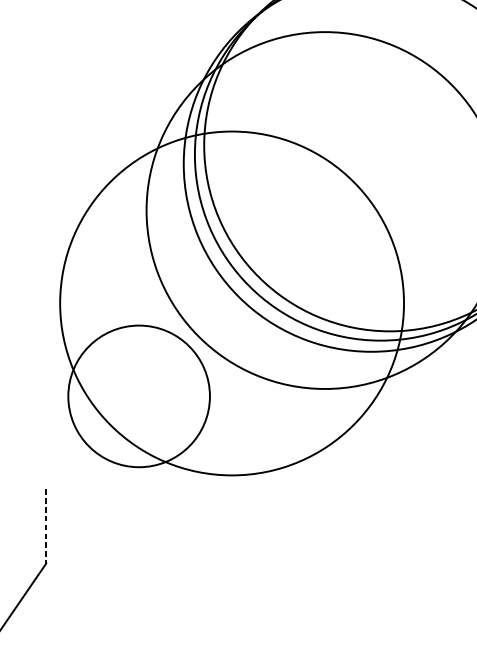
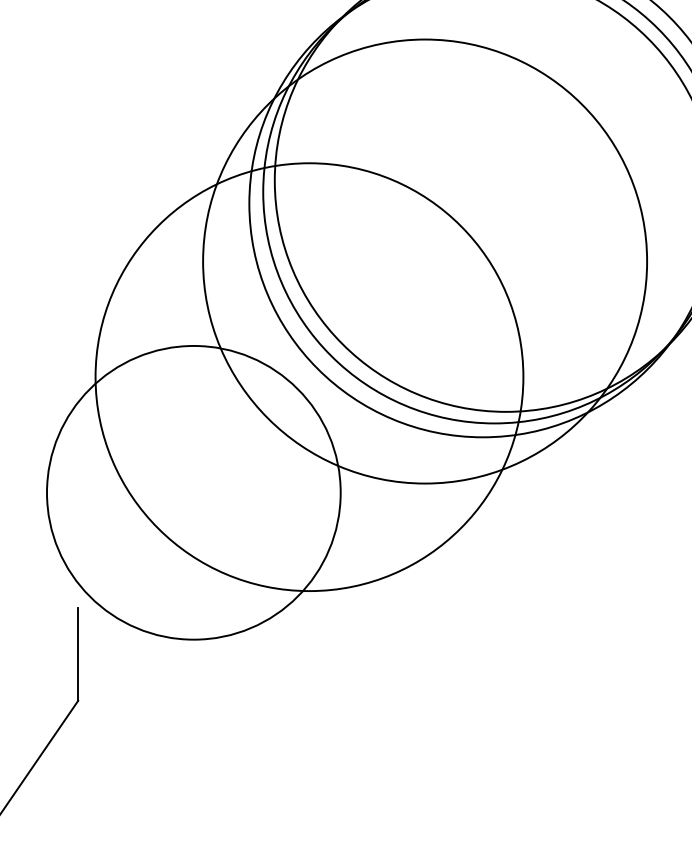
circle: (138, 396) -> (193, 492), size x1.67
line: (46, 527) -> (78, 655), dashed -> solid

